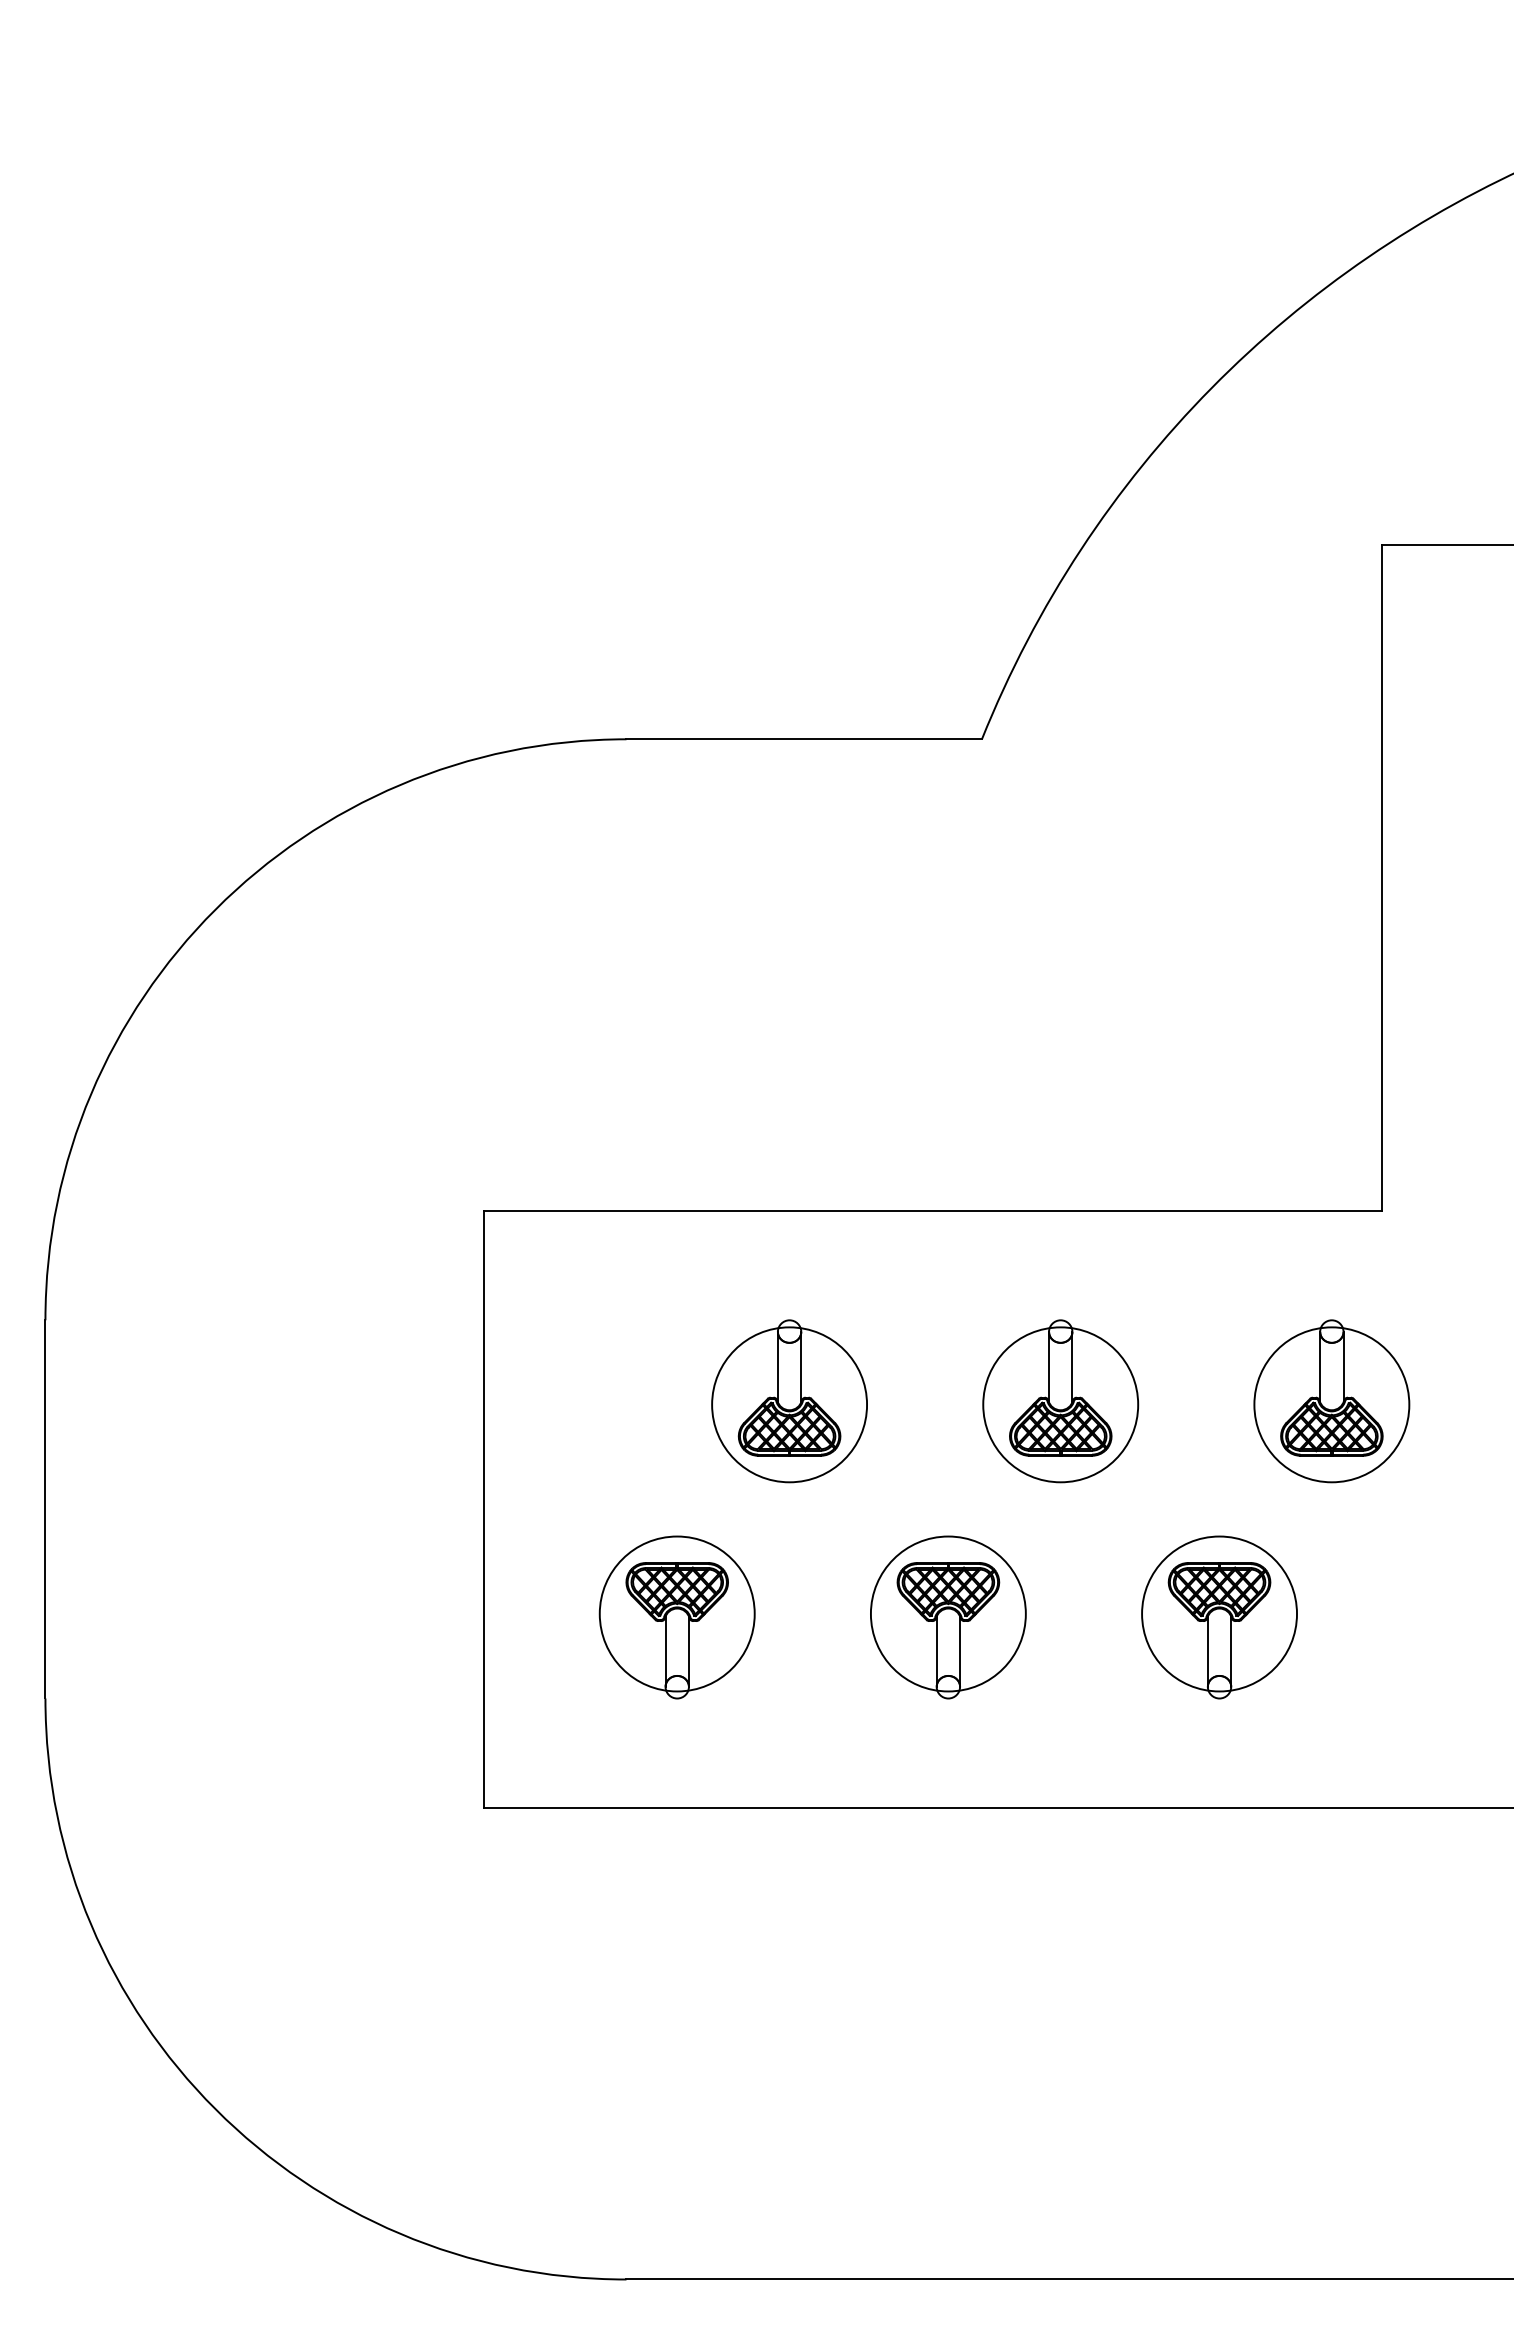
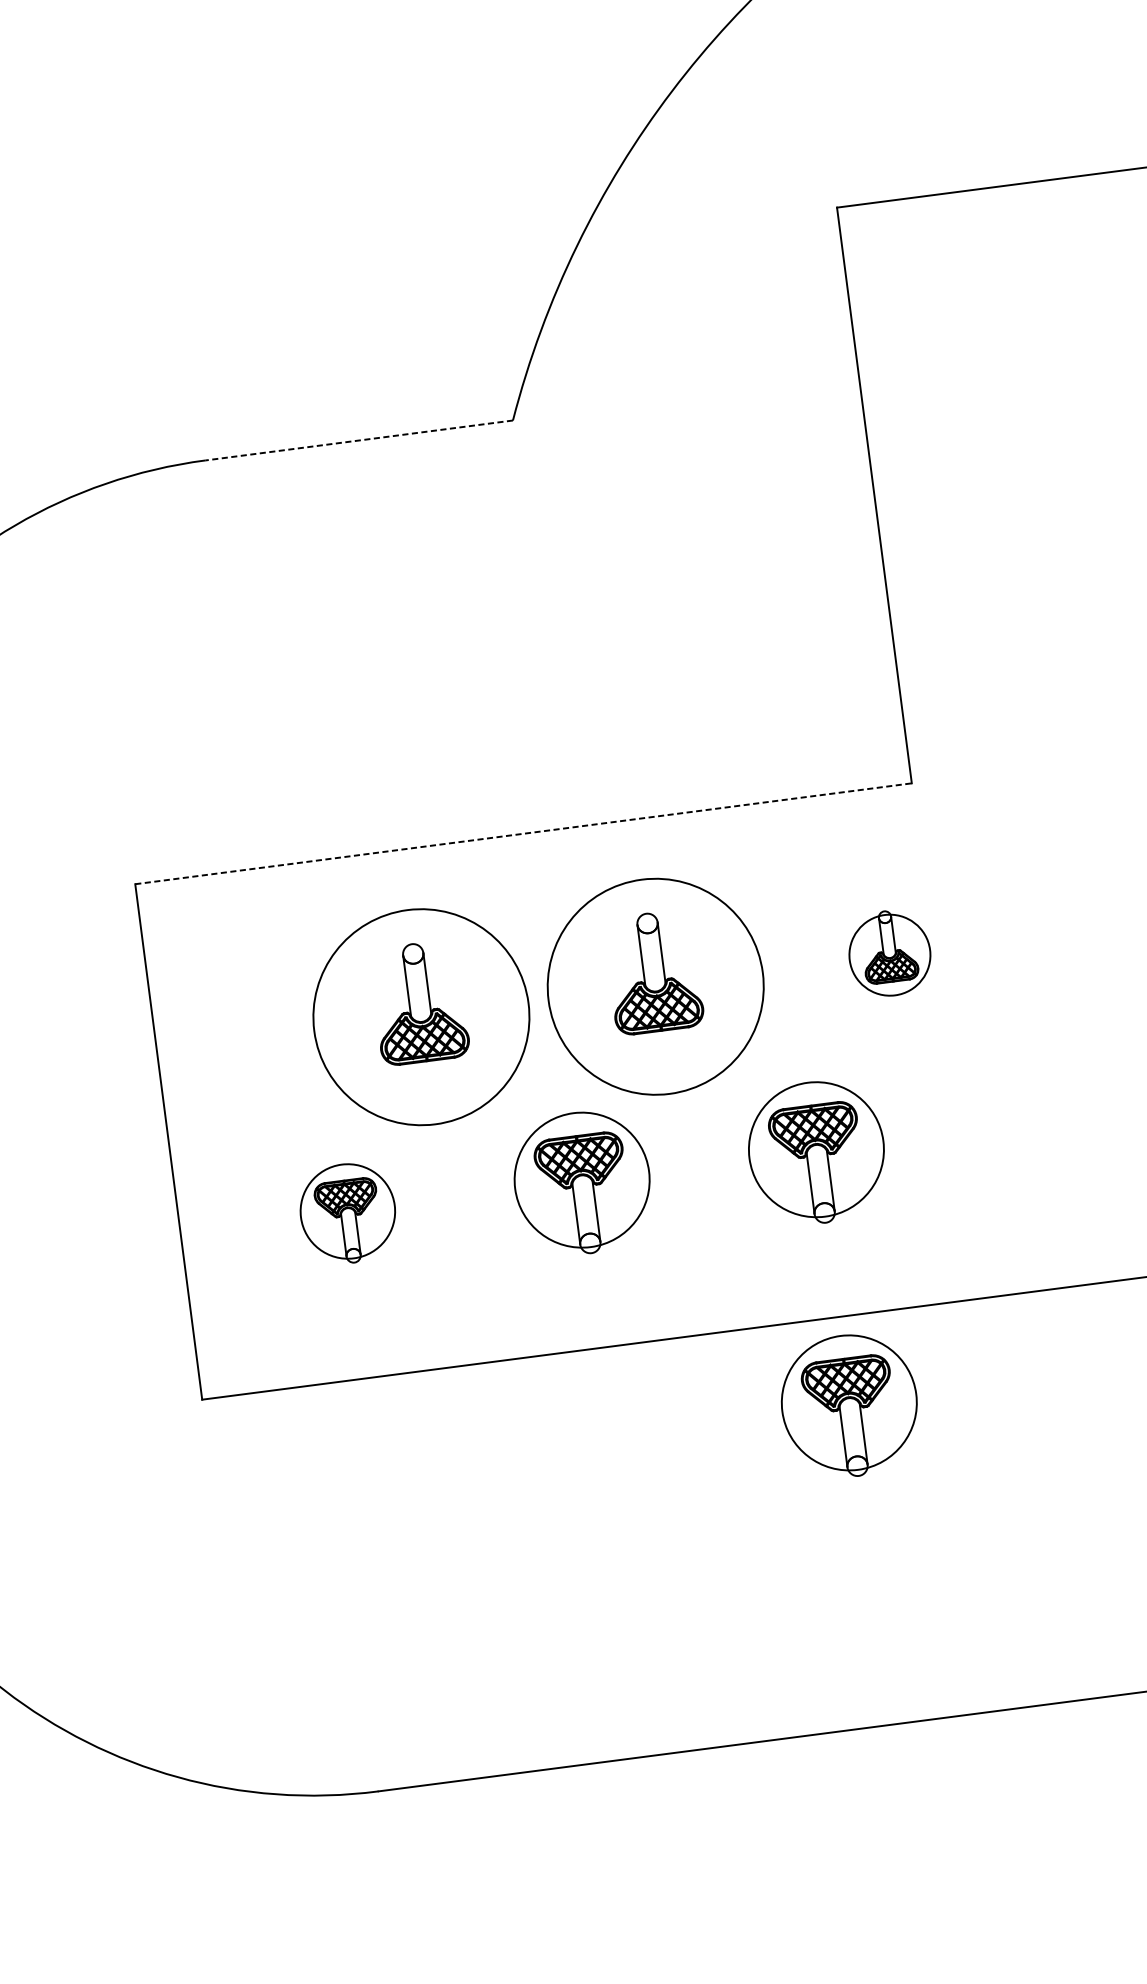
line: (804, 739) -> (359, 440), solid -> dashed
line: (933, 1211) -> (524, 834), solid -> dashed
part: (1331, 1401) -> (889, 953), size x0.6
circle: (789, 1404) -> (421, 1016), size x1.6
circle: (1060, 1404) -> (655, 986), size x1.6
part: (676, 1617) -> (347, 1213), size x0.7
part: (1219, 1910) -> (849, 1405), added

